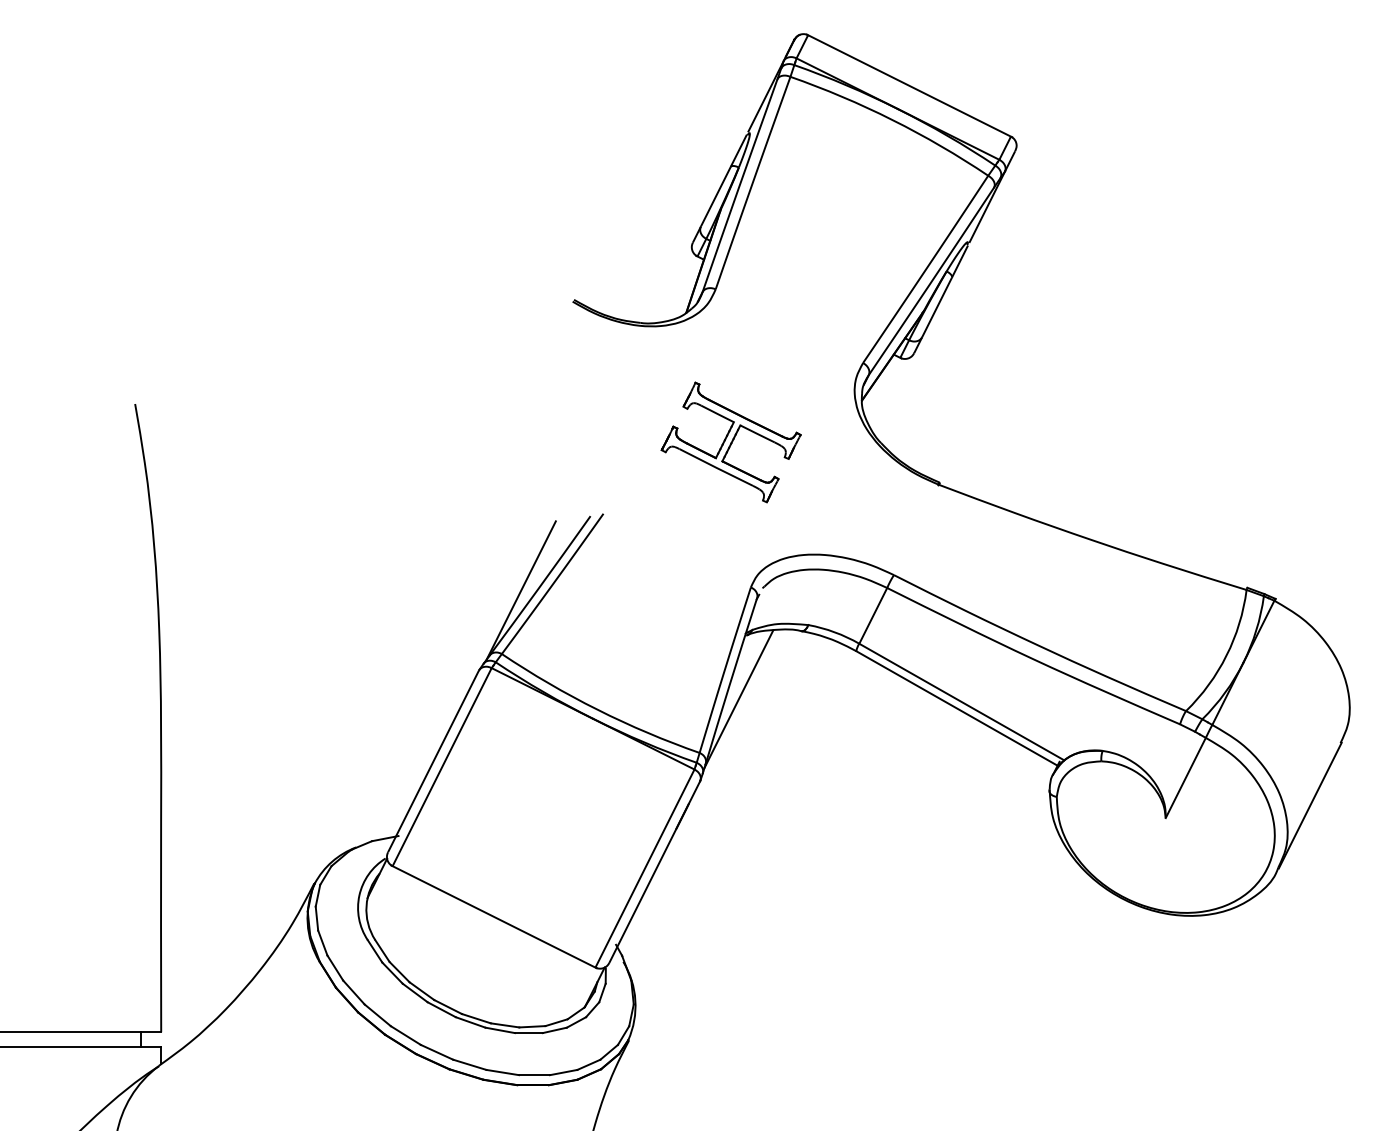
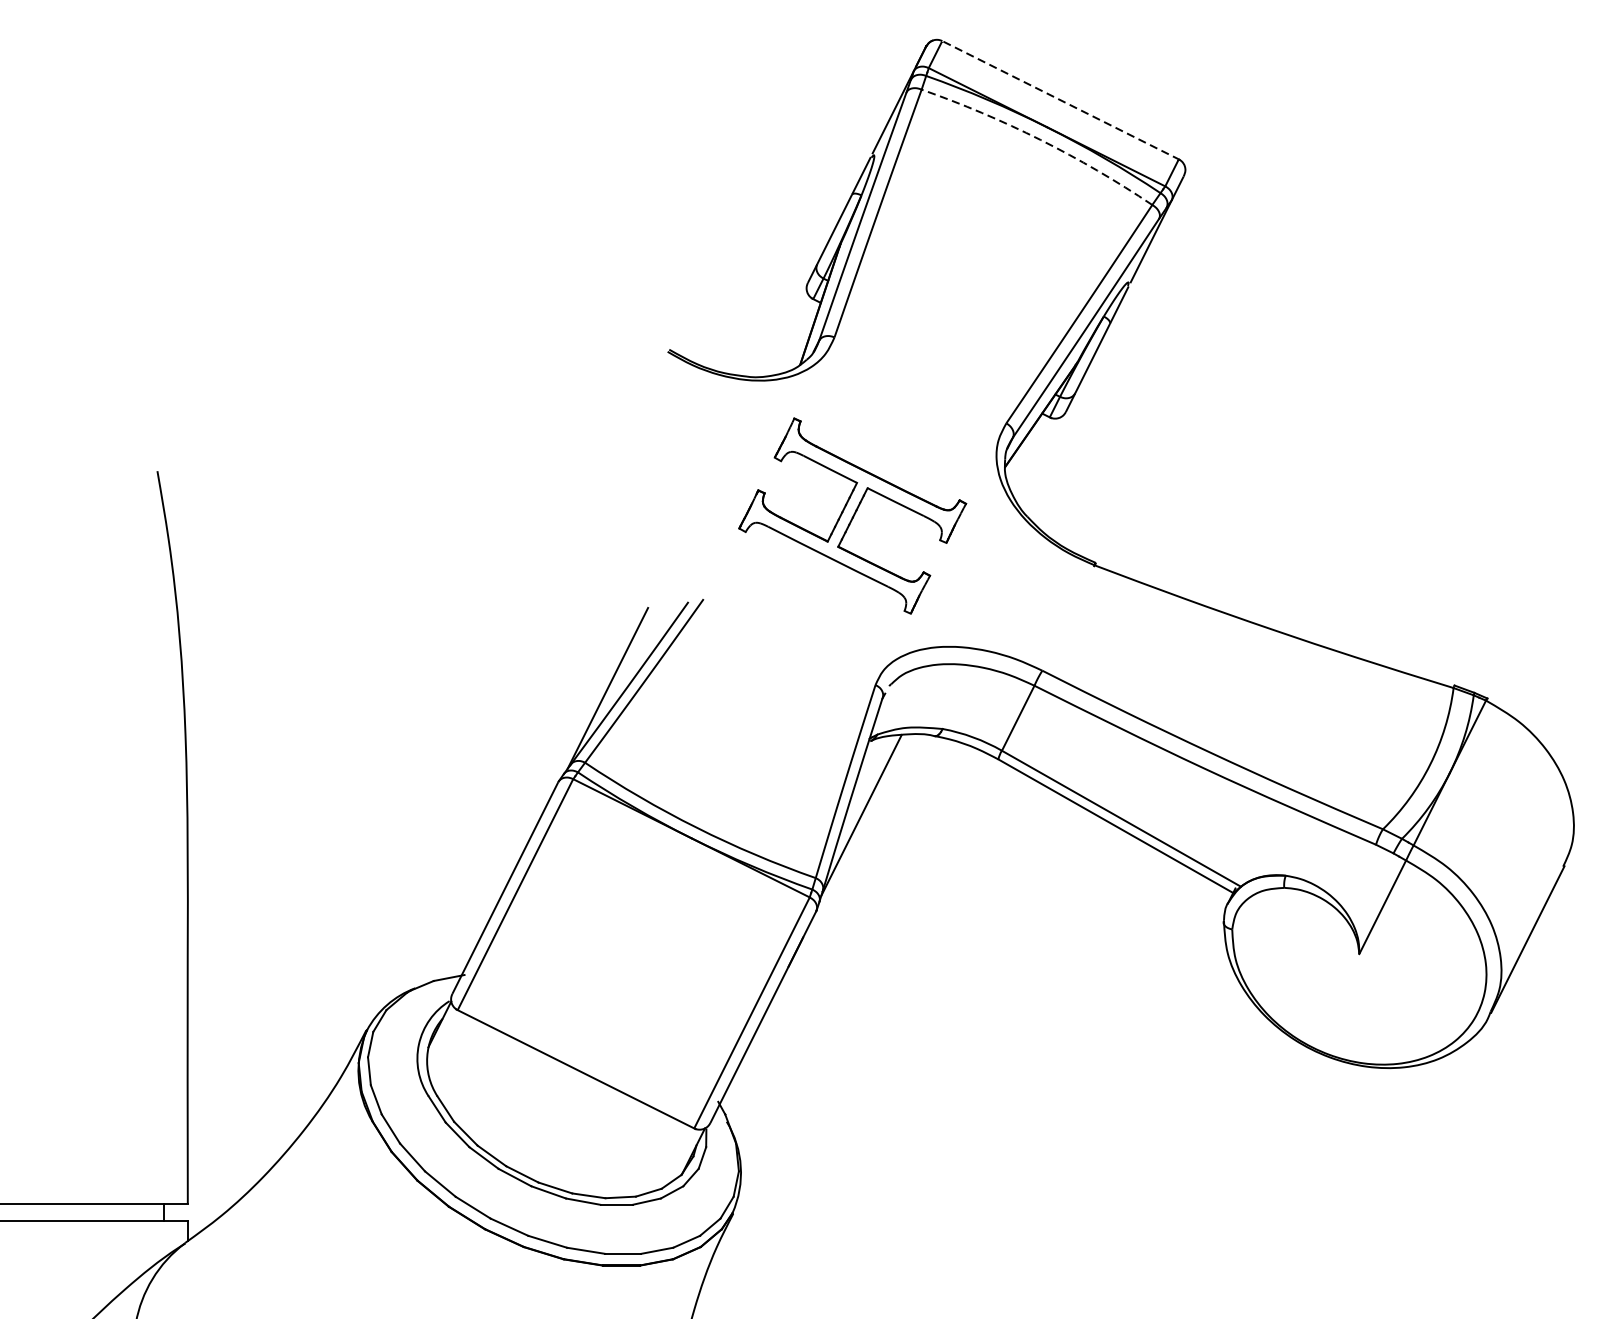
line: (909, 85) -> (1060, 99), solid -> dashed
arc: (892, 120) -> (1040, 140), solid -> dashed
part: (730, 442) -> (851, 516), size x1.4

